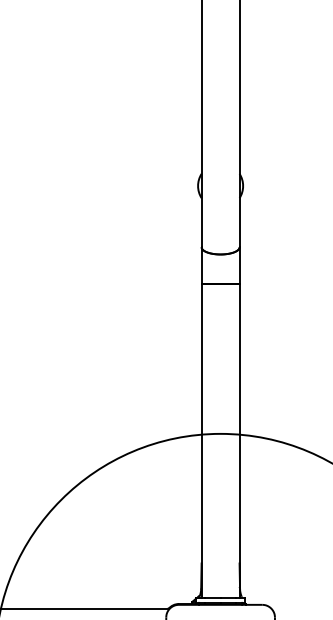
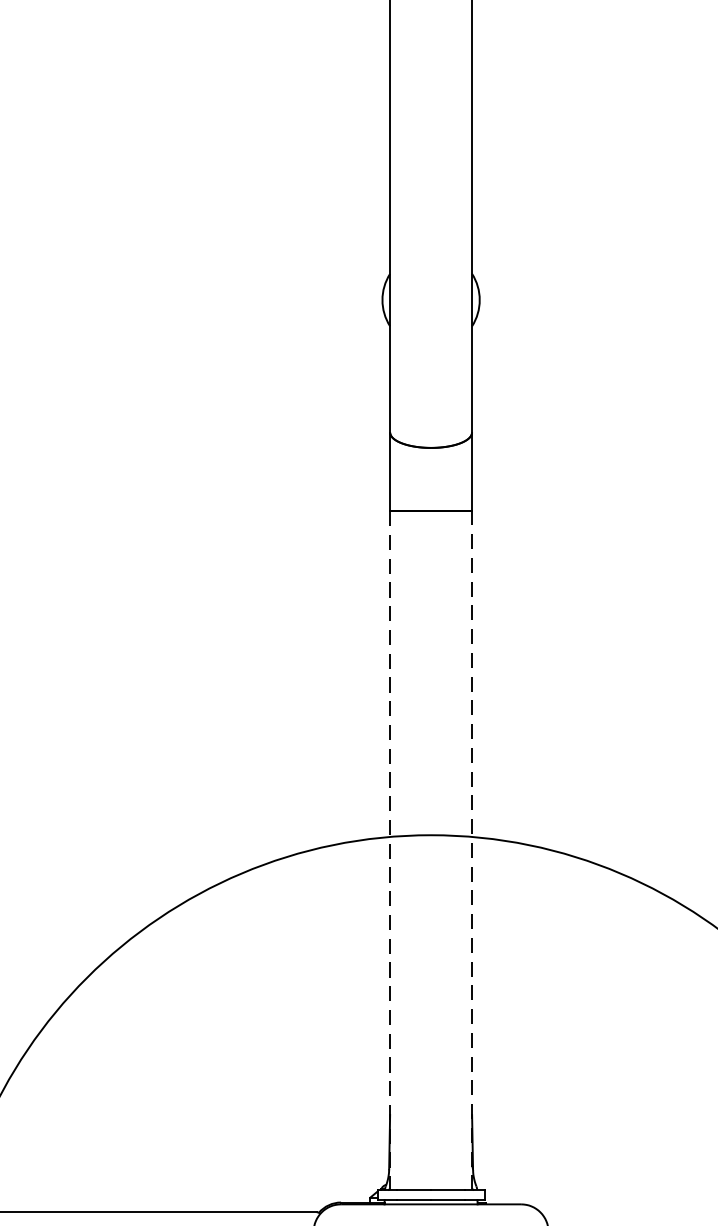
line: (239, 440) -> (471, 849), solid -> dashed
line: (201, 441) -> (389, 851), solid -> dashed

